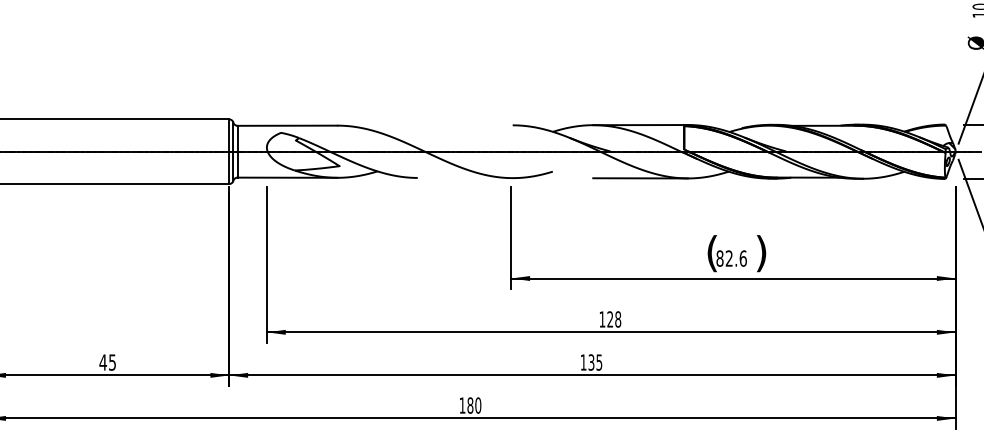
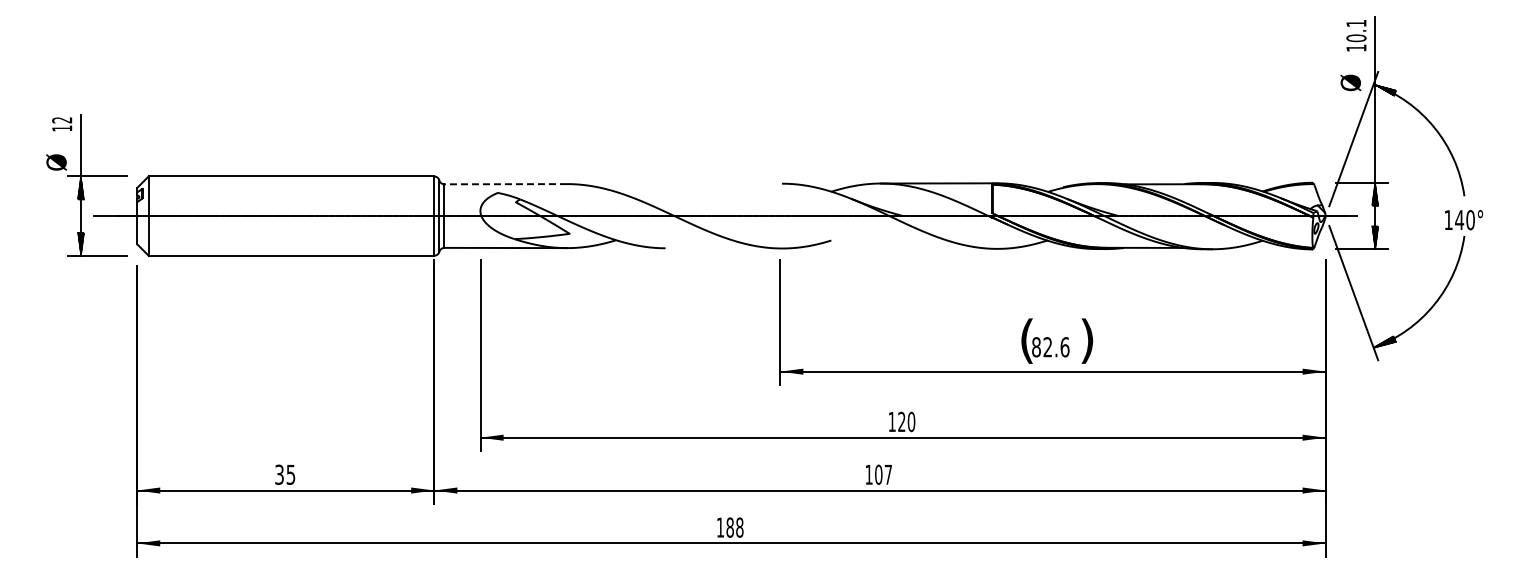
line: (287, 125) -> (505, 184), solid -> dashed
line: (640, 178) -> (938, 248), removed
text: (618, 319) -> (911, 421), 128 -> 120
text: (103, 362) -> (279, 474), 45 -> 35
text: (595, 362) -> (883, 474), 135 -> 107
text: (478, 405) -> (739, 527), 180 -> 188

